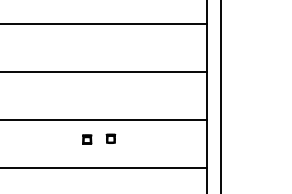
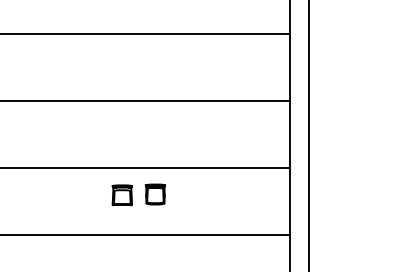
part: (110, 138) -> (155, 194), size x1.67
part: (86, 139) -> (121, 195), size x1.67

